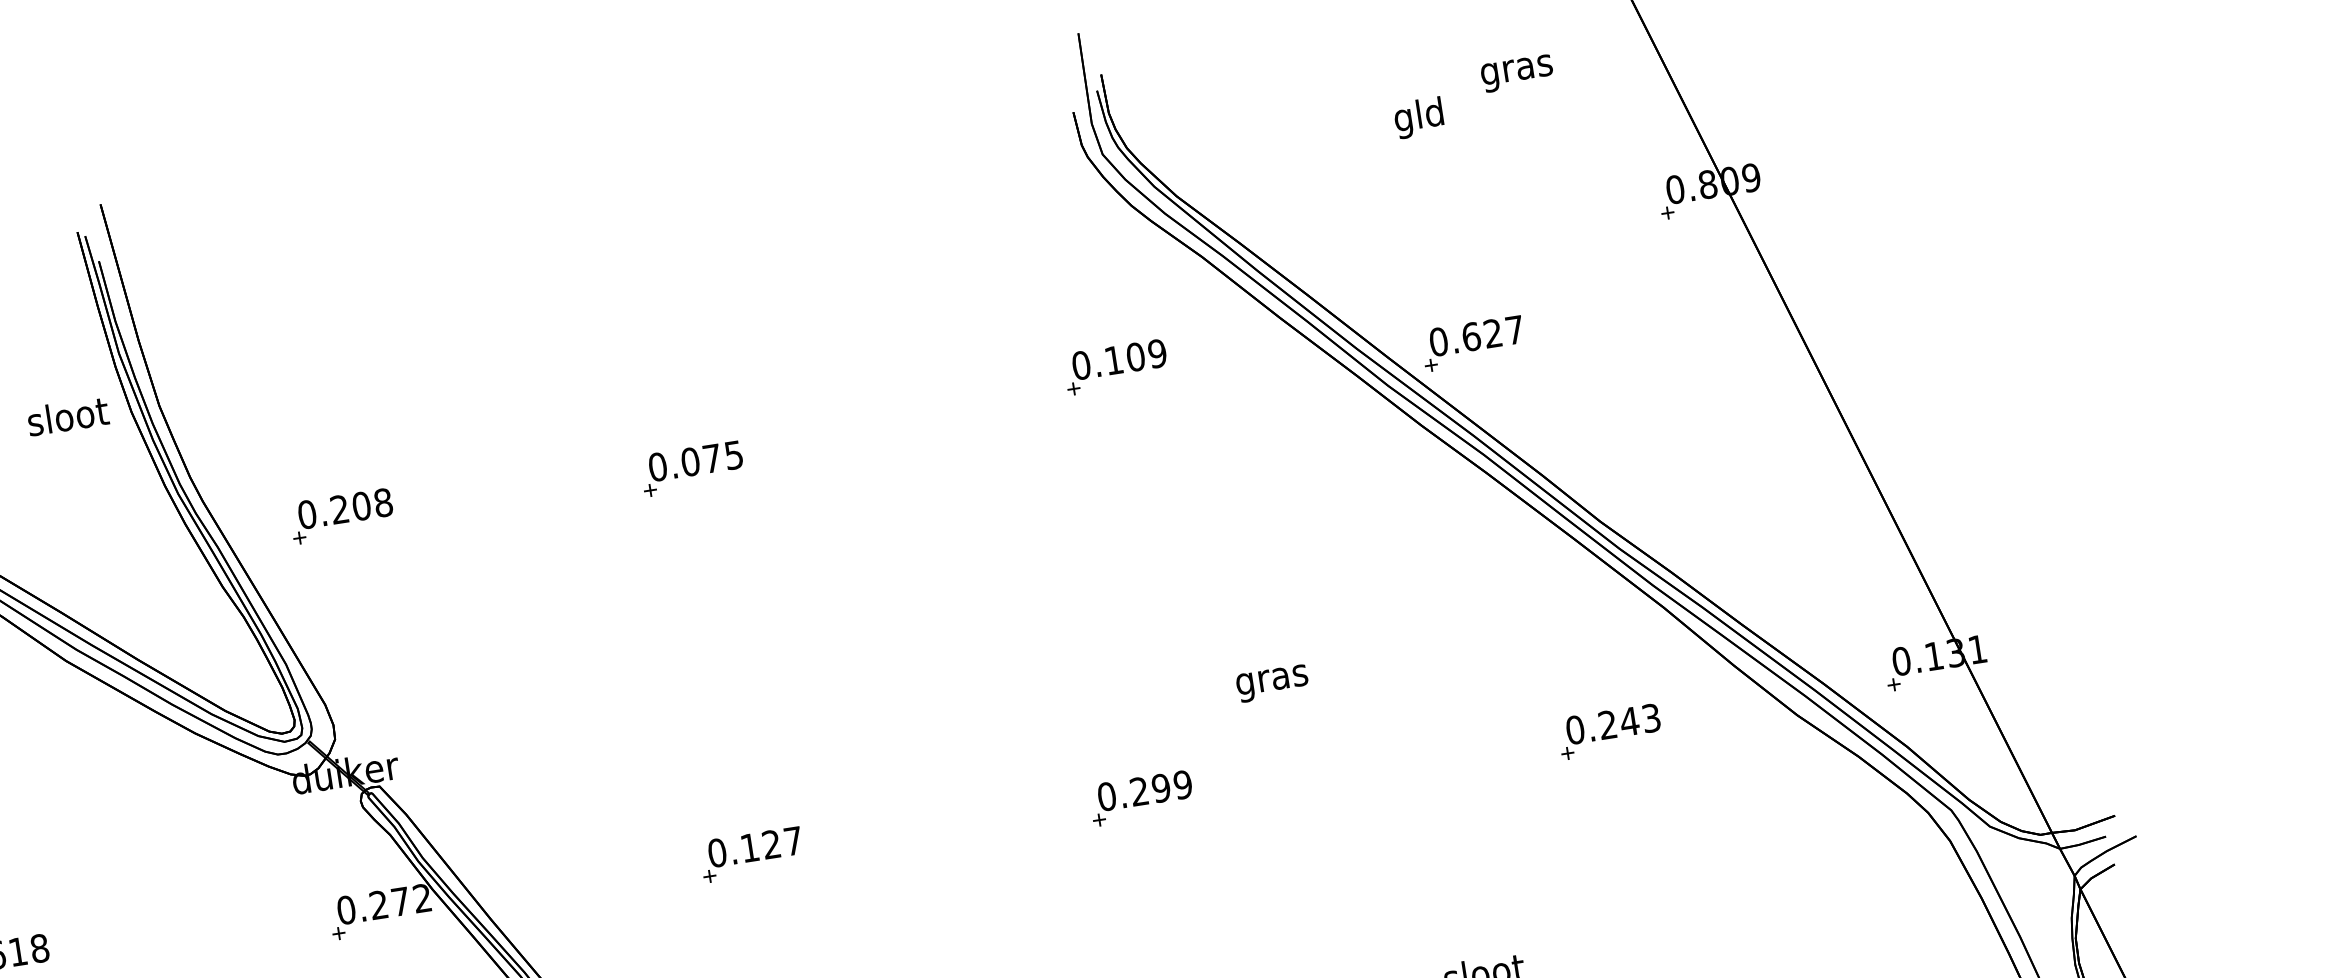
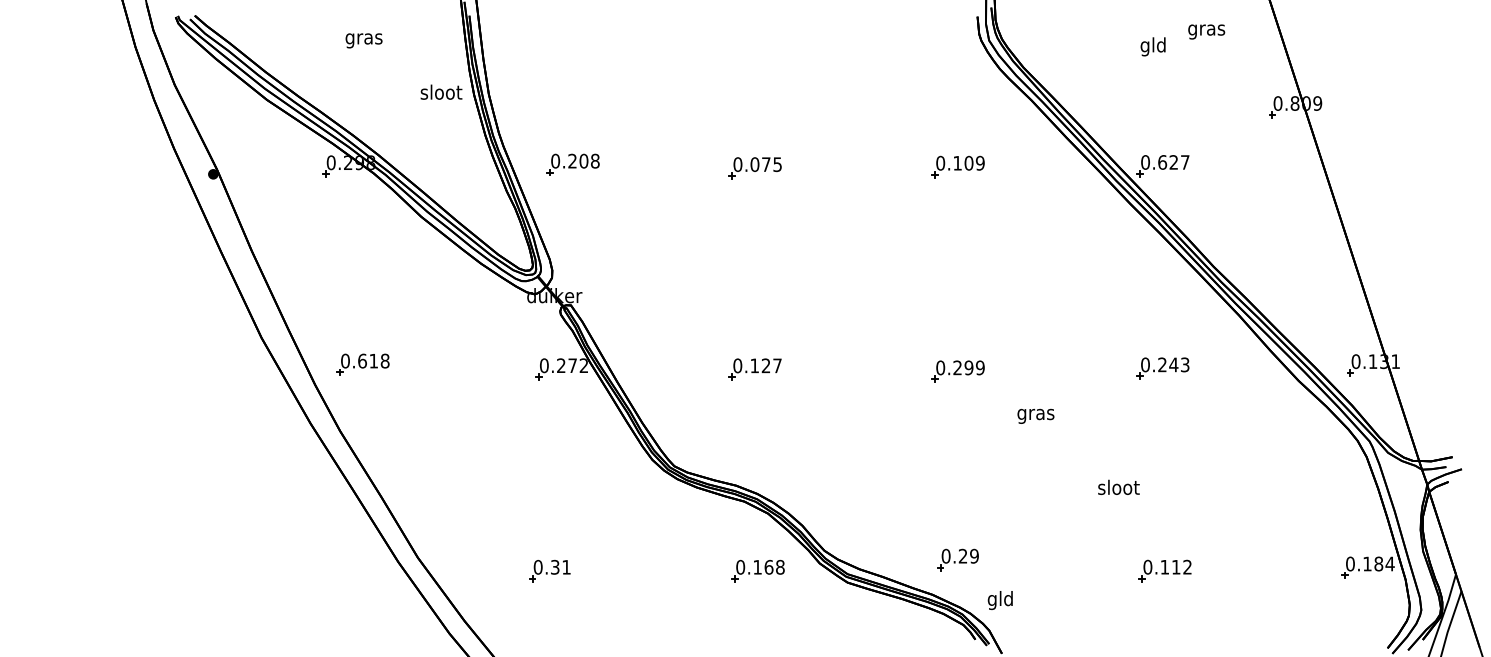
part: (1114, 366) -> (957, 166), moved
text: (1271, 682) -> (1035, 415), moved
part: (1609, 731) -> (1162, 368), moved

